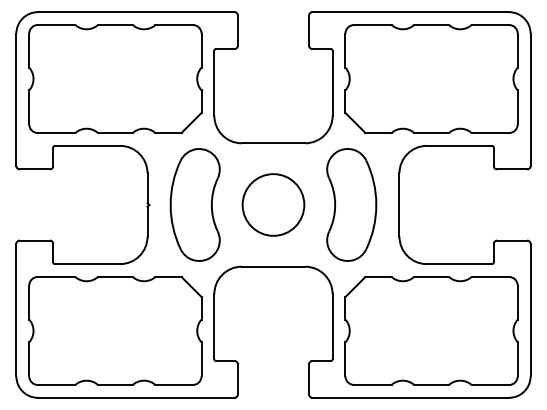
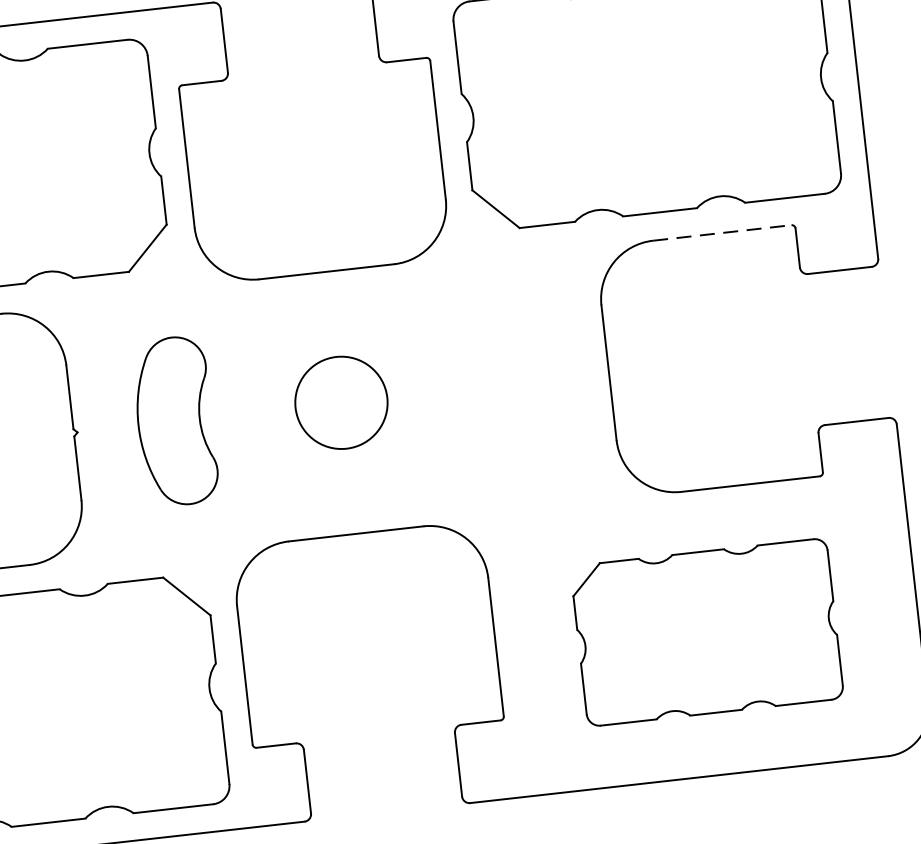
line: (459, 145) -> (722, 232), solid -> dashed
part: (194, 204) -> (173, 420), size x0.7
circle: (273, 204) -> (341, 401), size x0.7
part: (351, 204) -> (507, 383), removed
part: (431, 330) -> (706, 631), size x0.7

